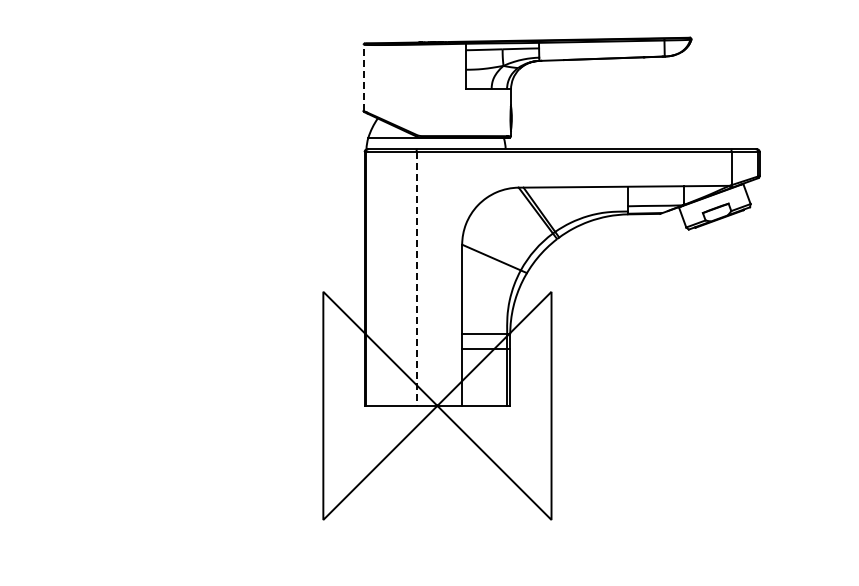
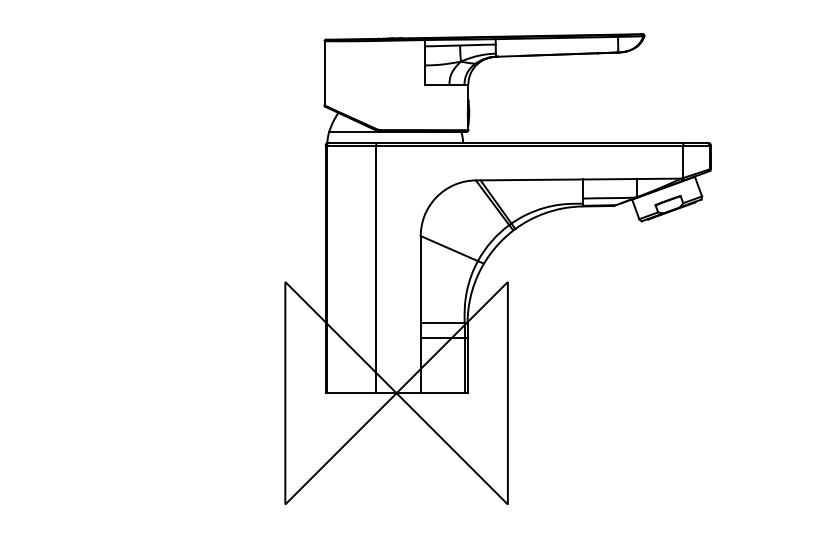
line: (363, 77) -> (324, 72), dashed -> solid
line: (416, 278) -> (376, 269), dashed -> solid

